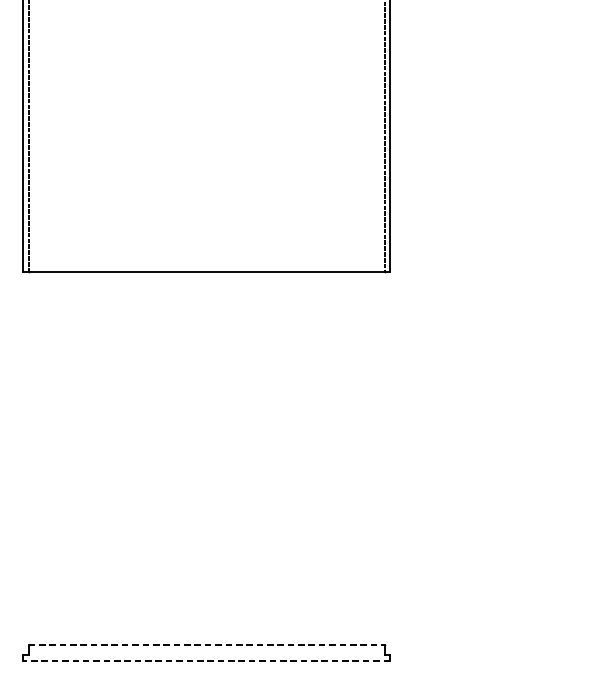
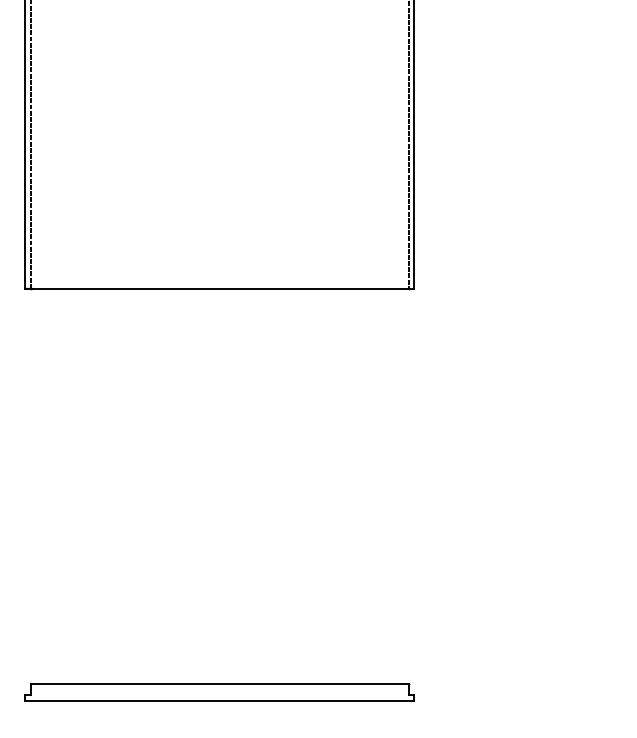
line: (207, 645) -> (220, 684), dashed -> solid
line: (206, 660) -> (219, 700), dashed -> solid

